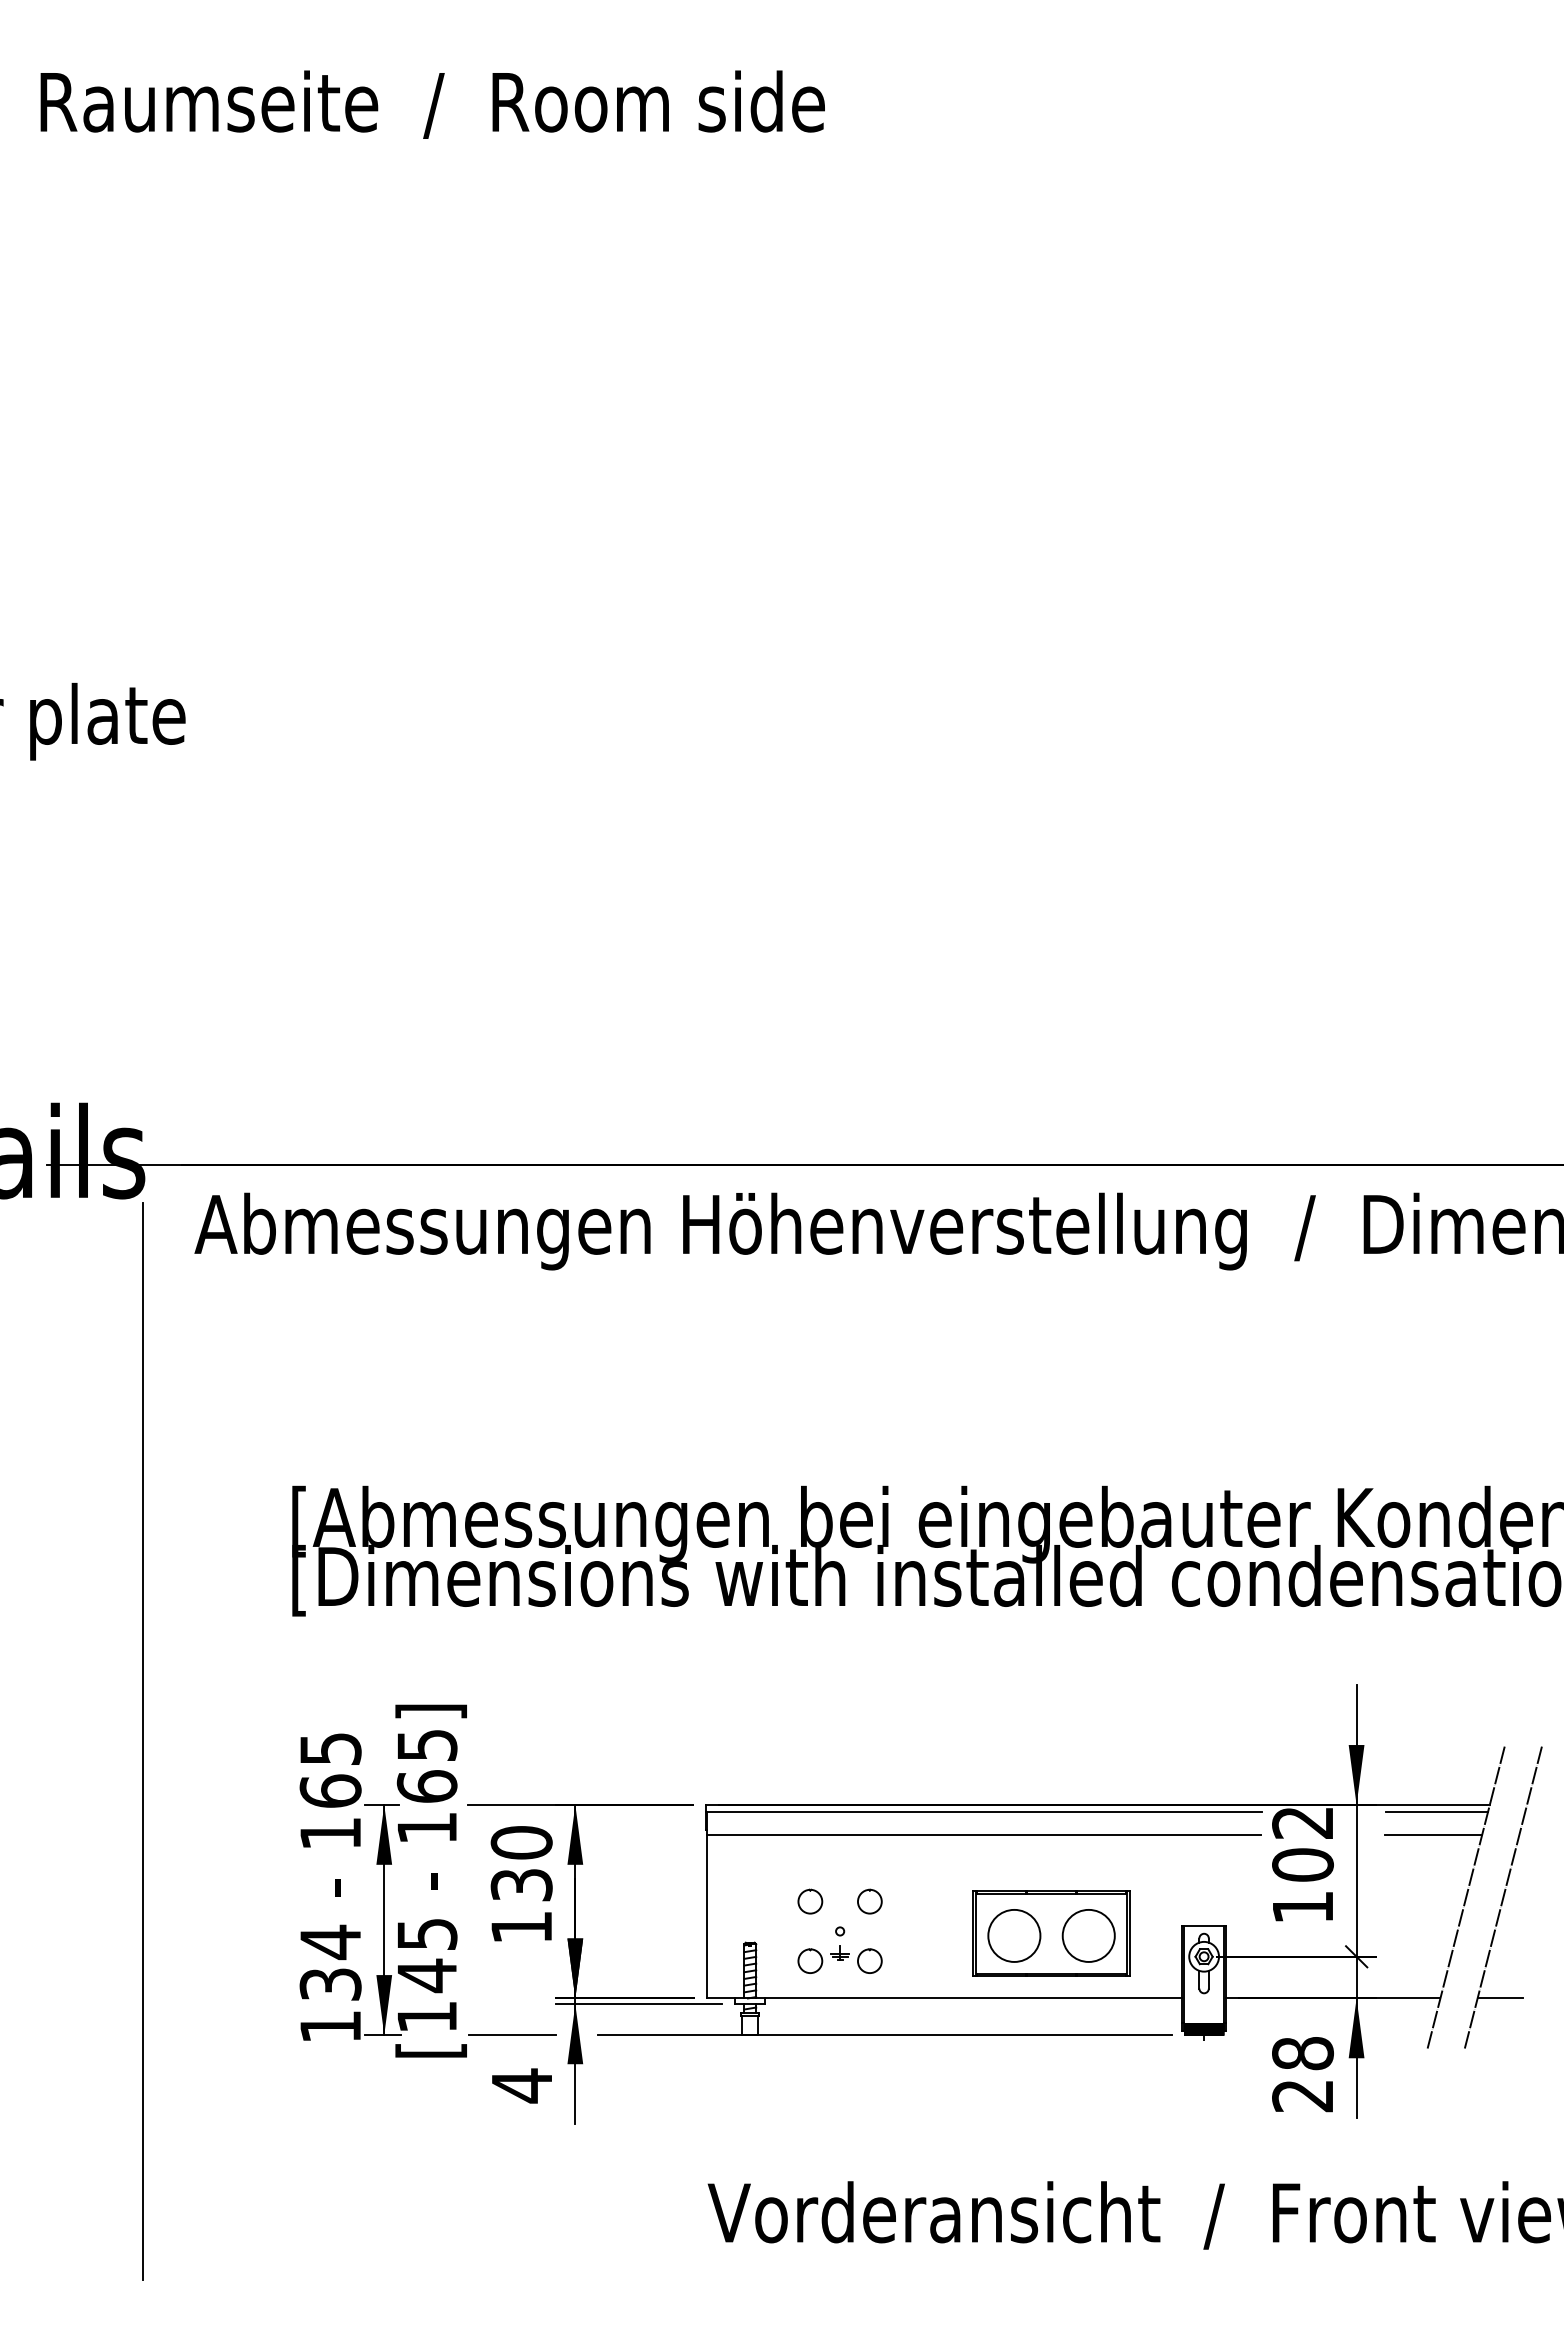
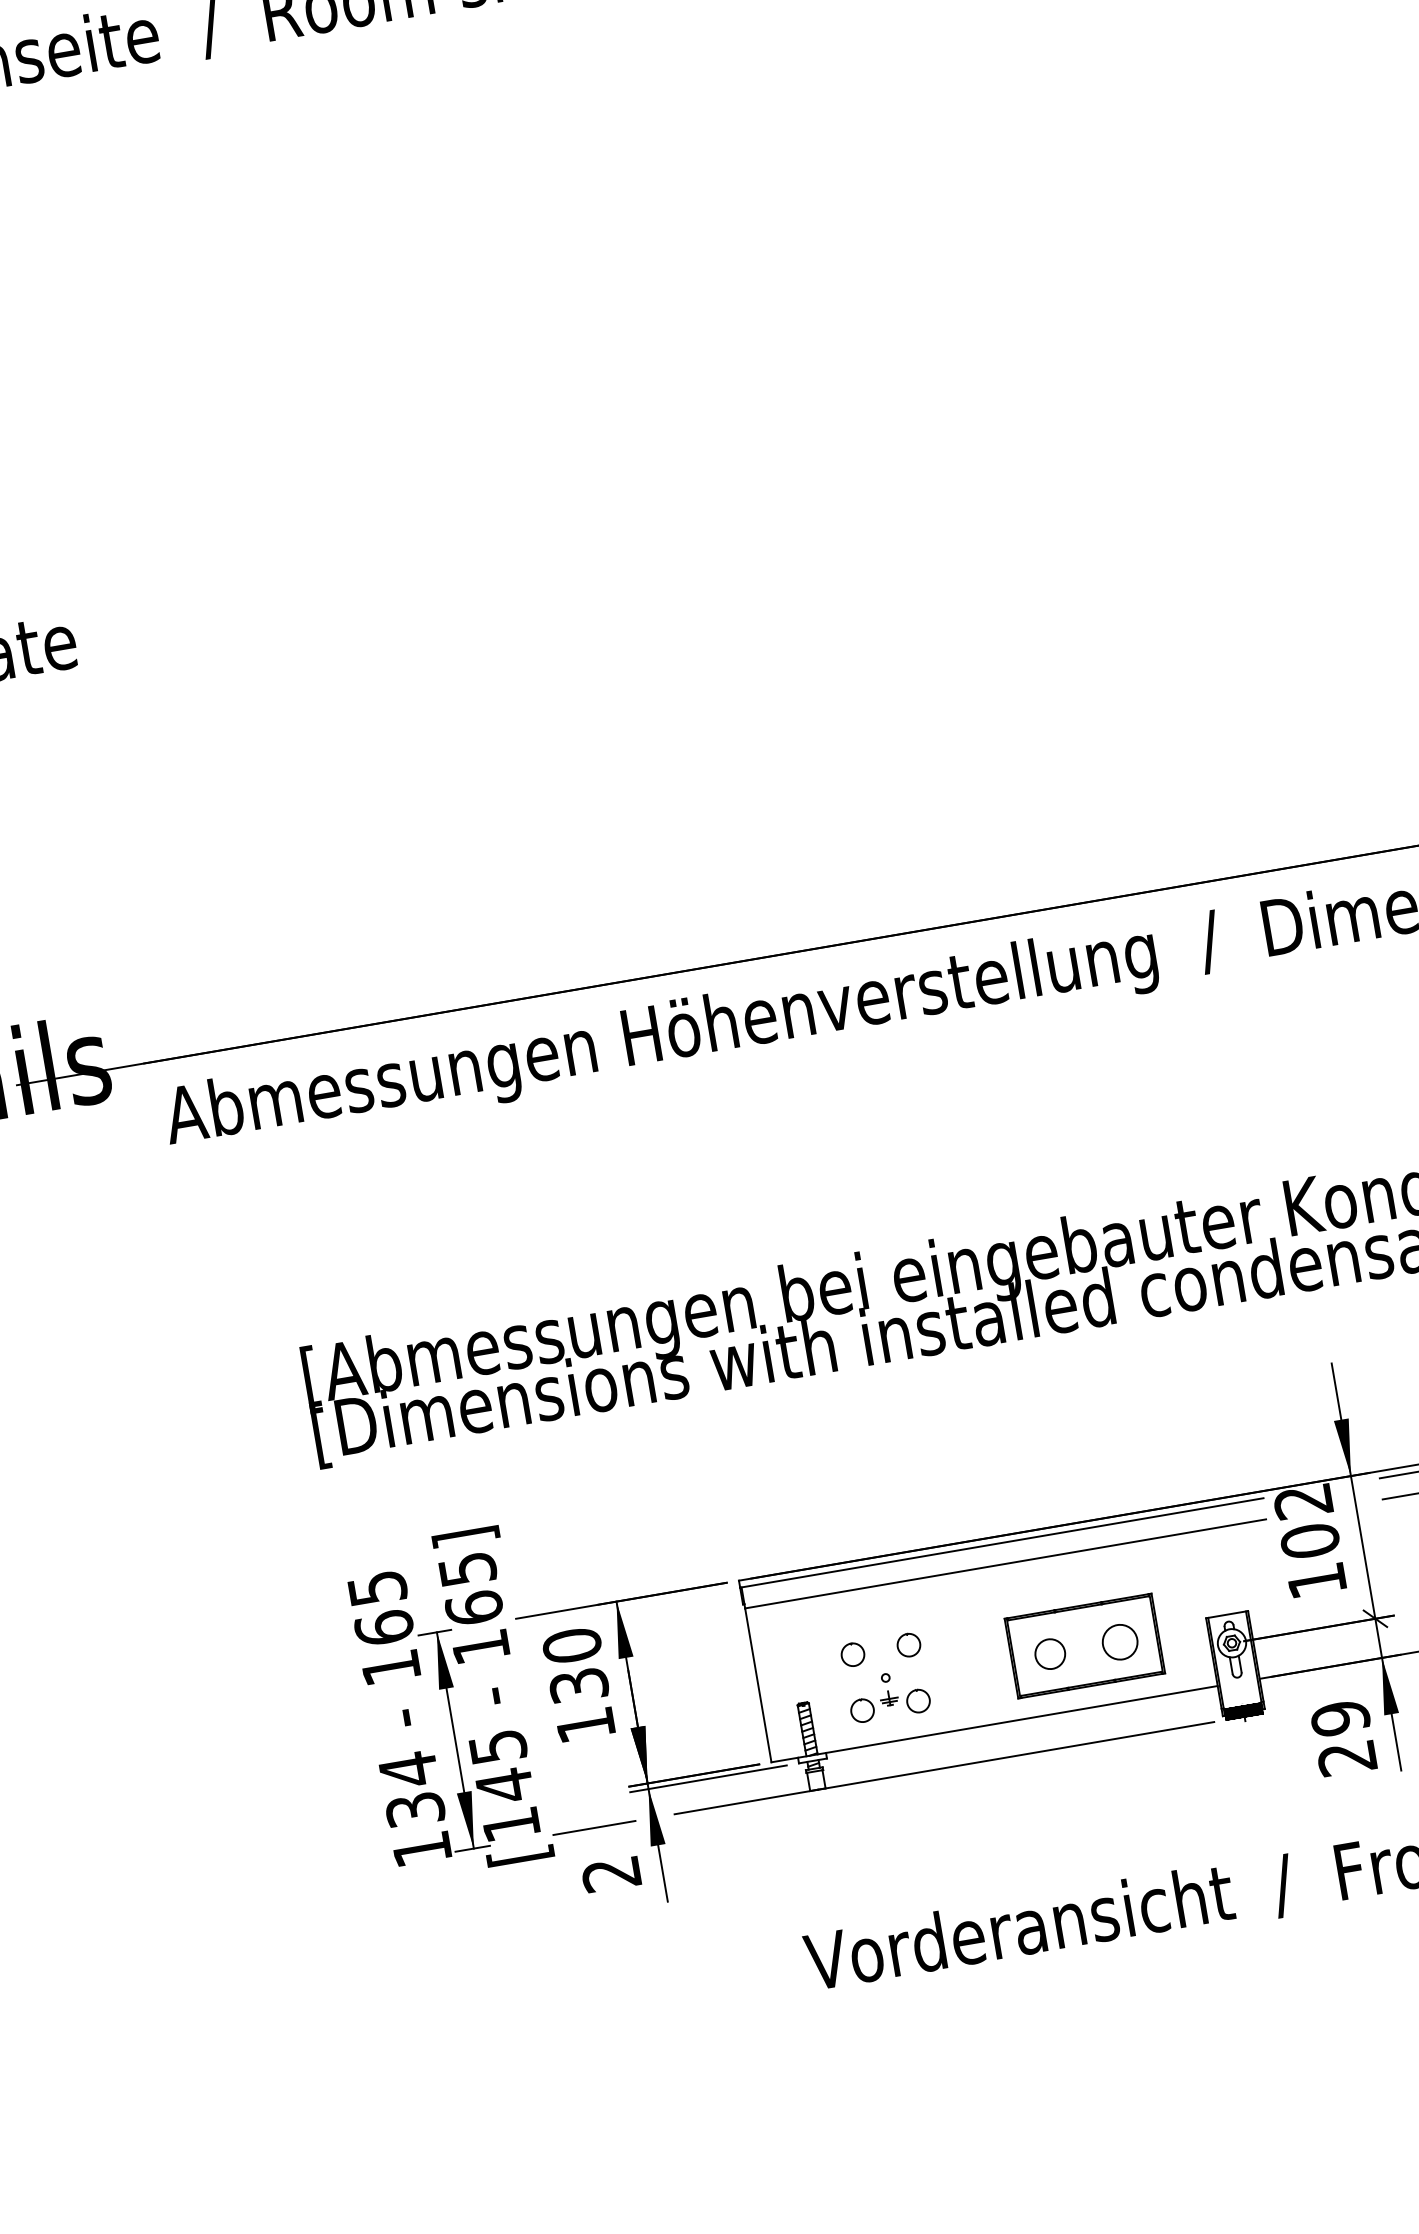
line: (143, 1740) -> (200, 1610), removed
circle: (1014, 1935) -> (1050, 1653), size x0.6
circle: (1088, 1935) -> (1119, 1641), size x0.7
text: (1302, 2053) -> (1340, 1718), 28 -> 29
text: (521, 2085) -> (610, 1873), 4 -> 2

